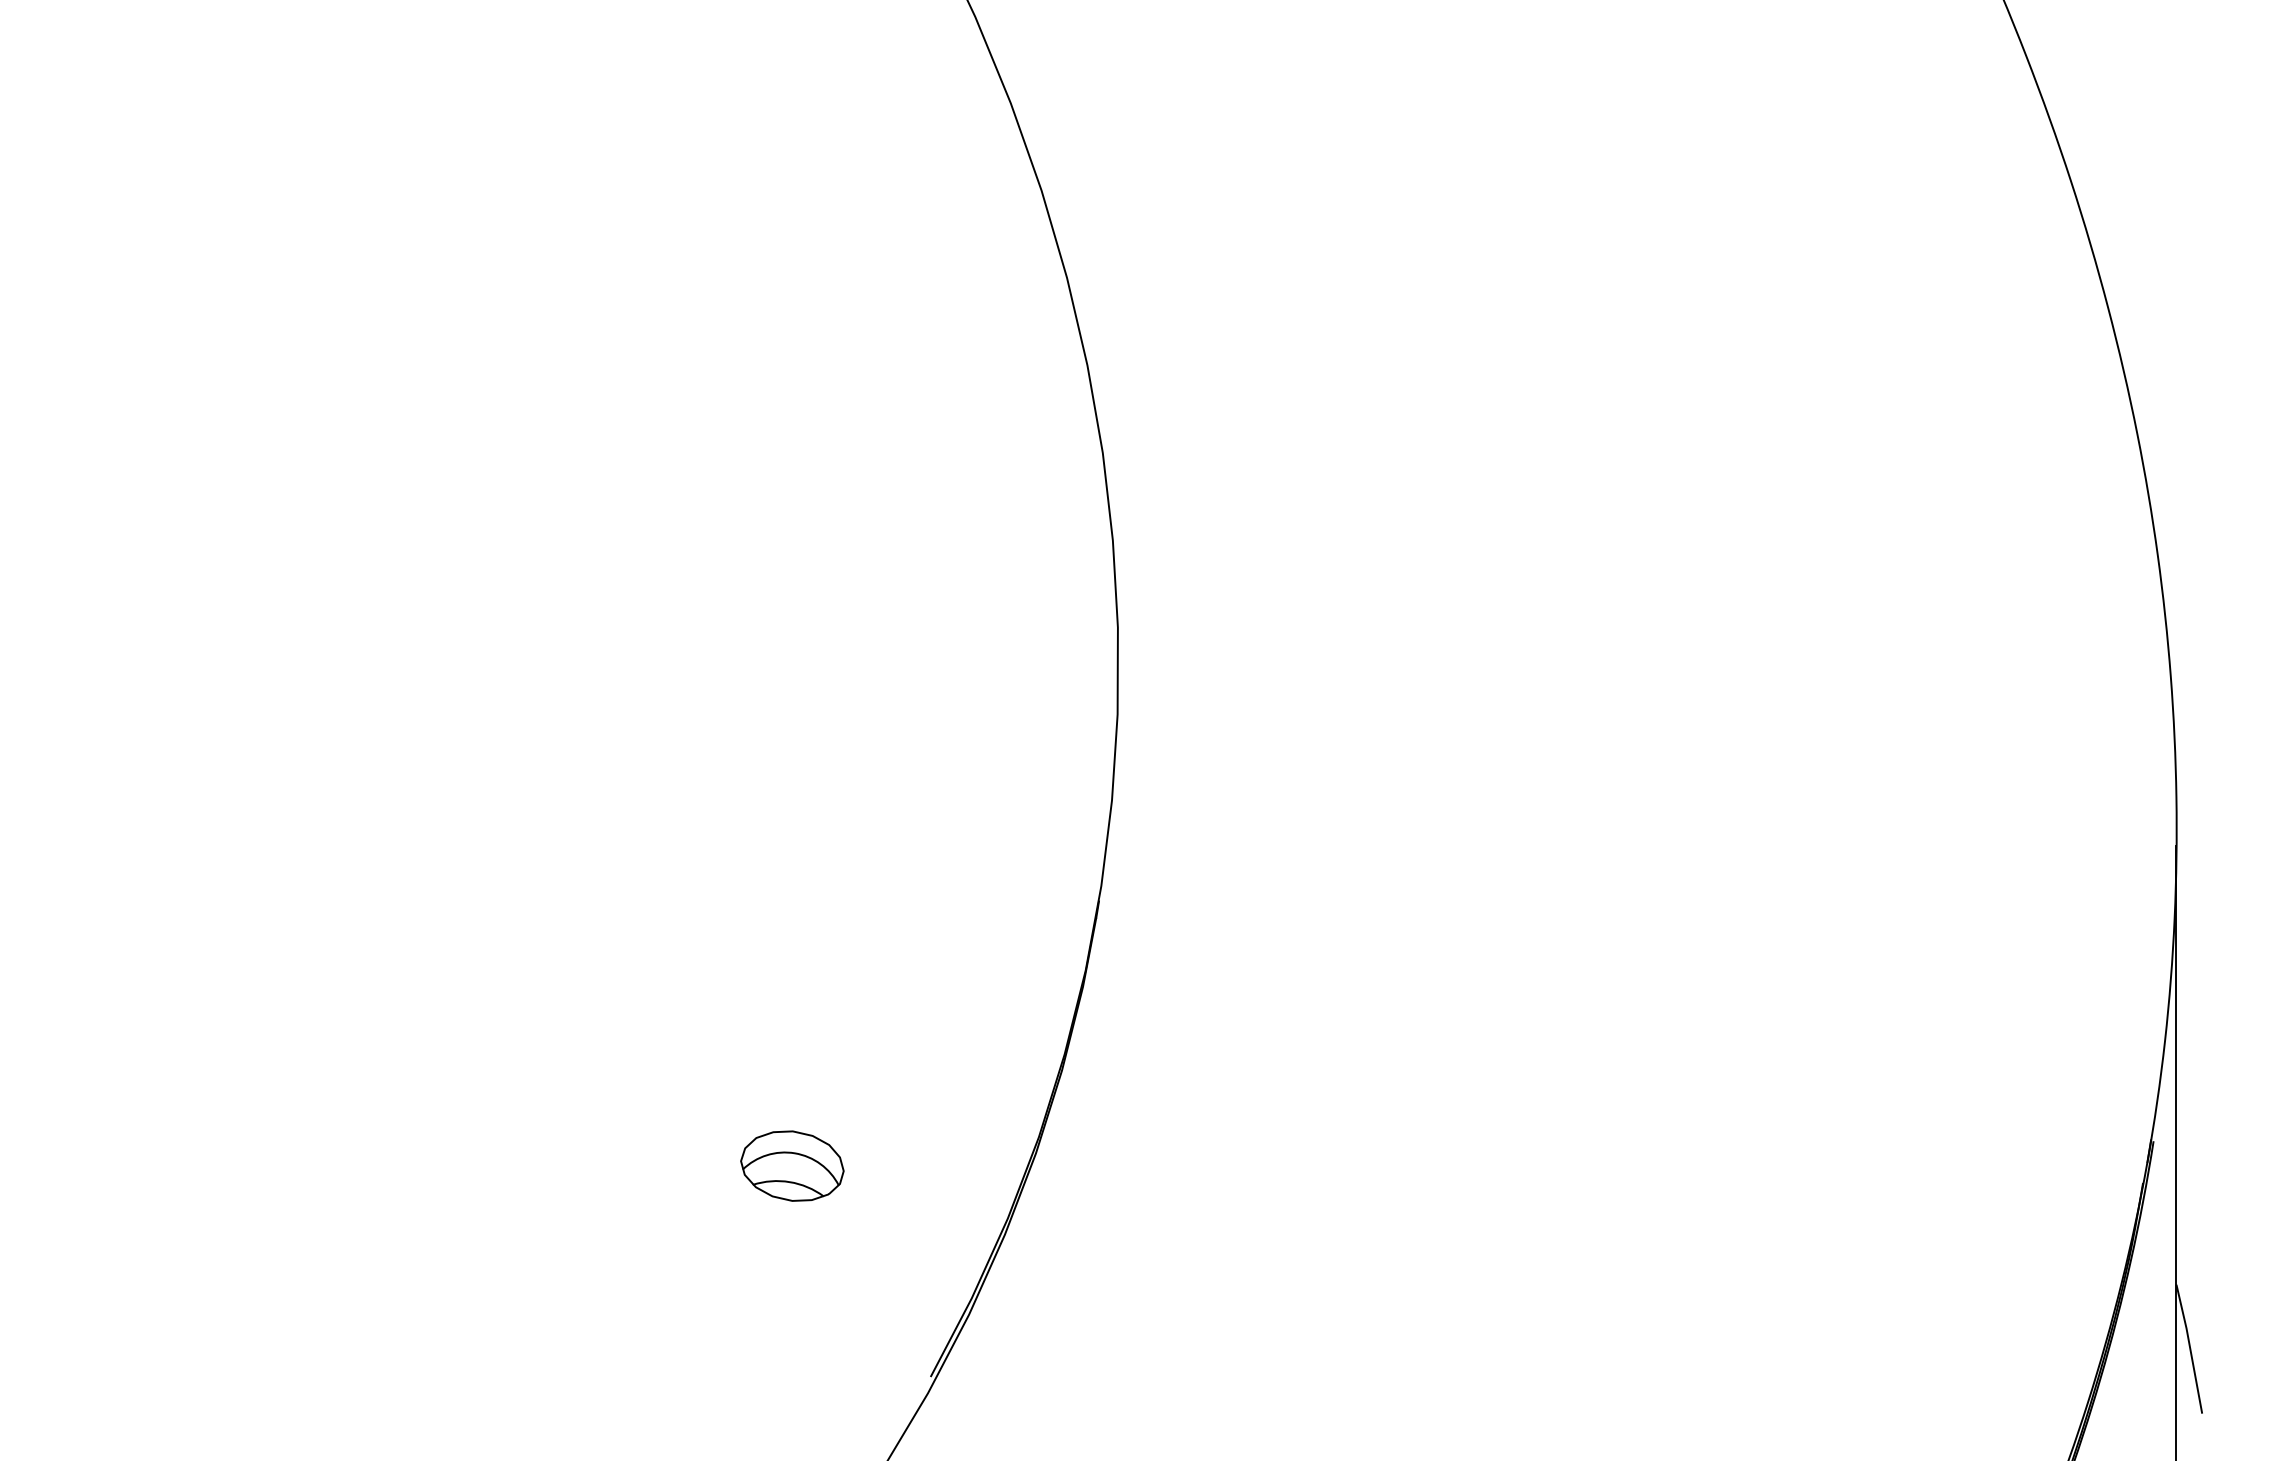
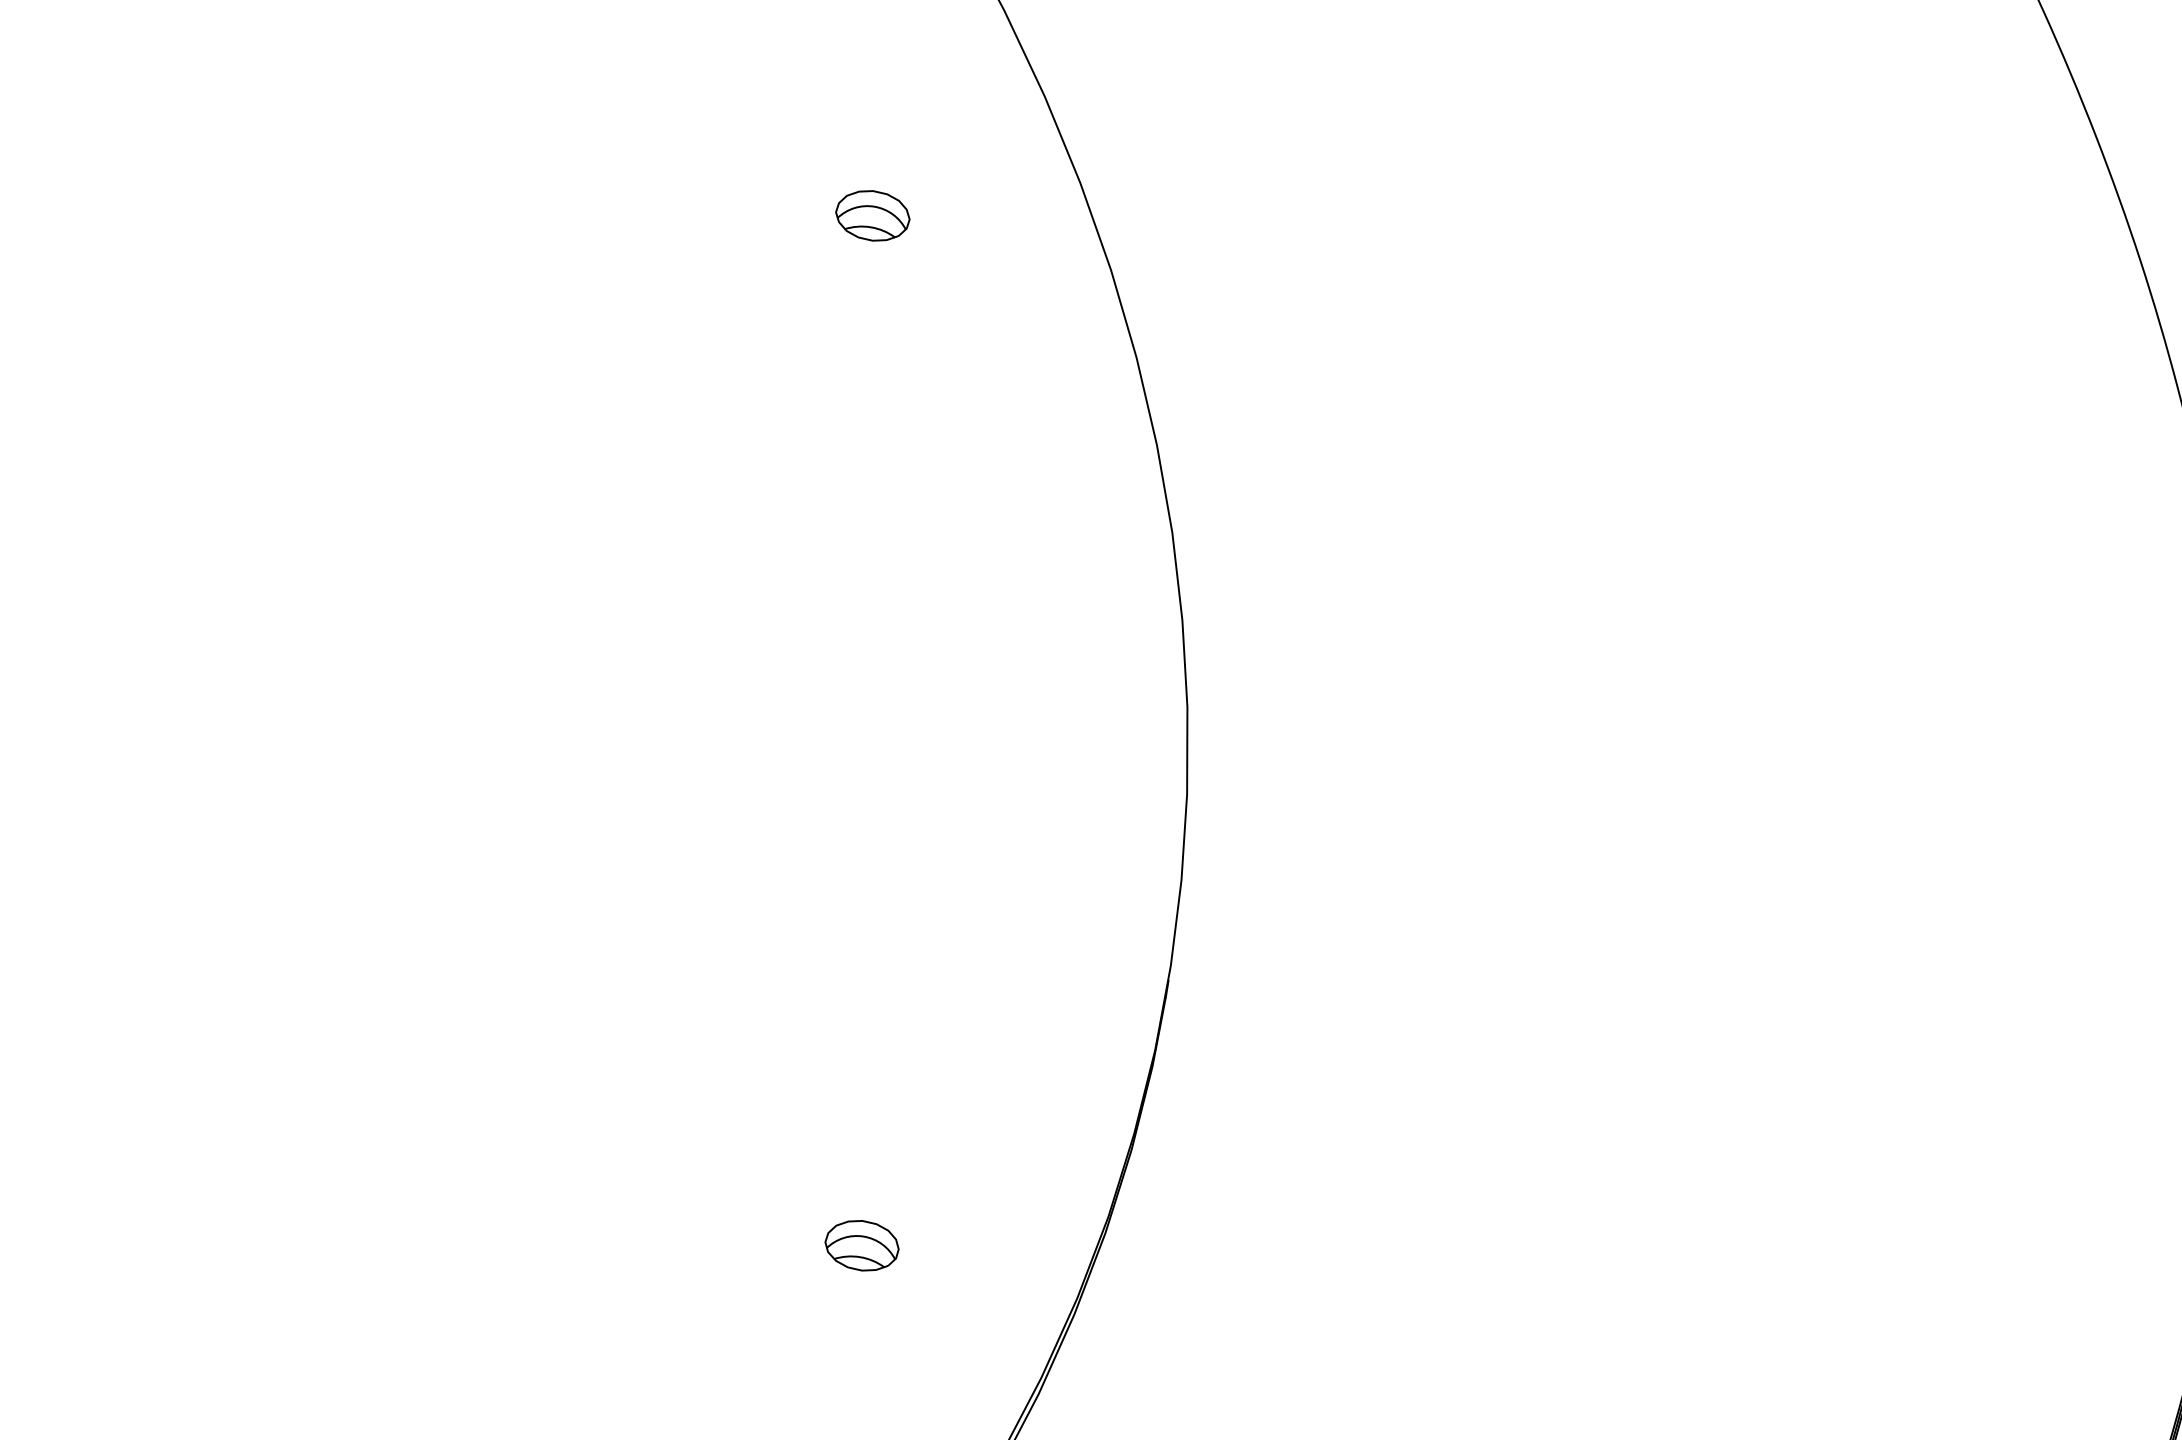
part: (802, 135) -> (872, 215), added
part: (792, 1165) -> (862, 1245), size x0.71

